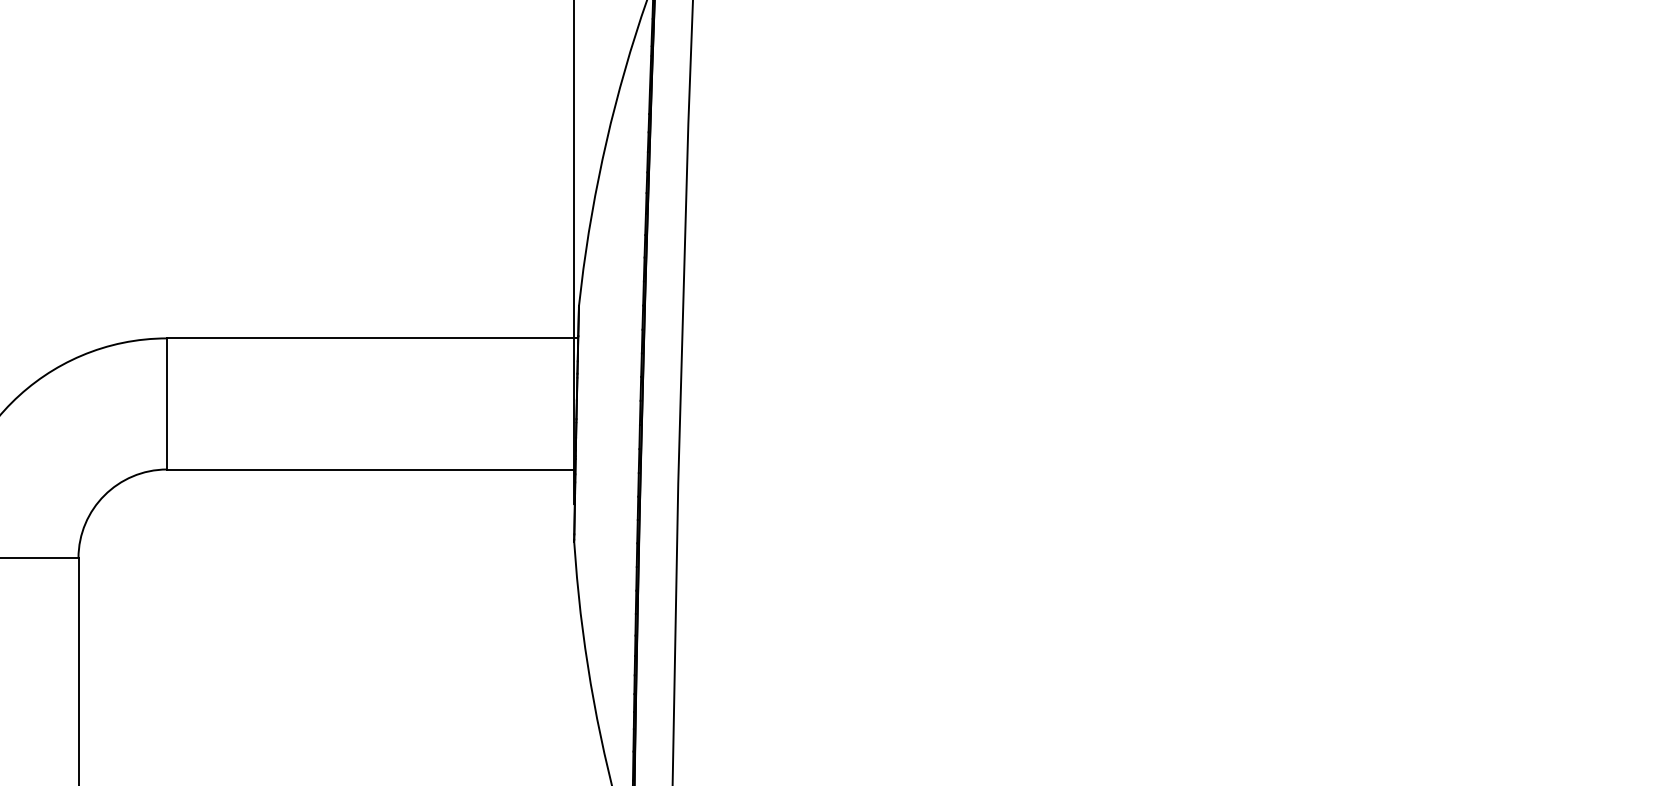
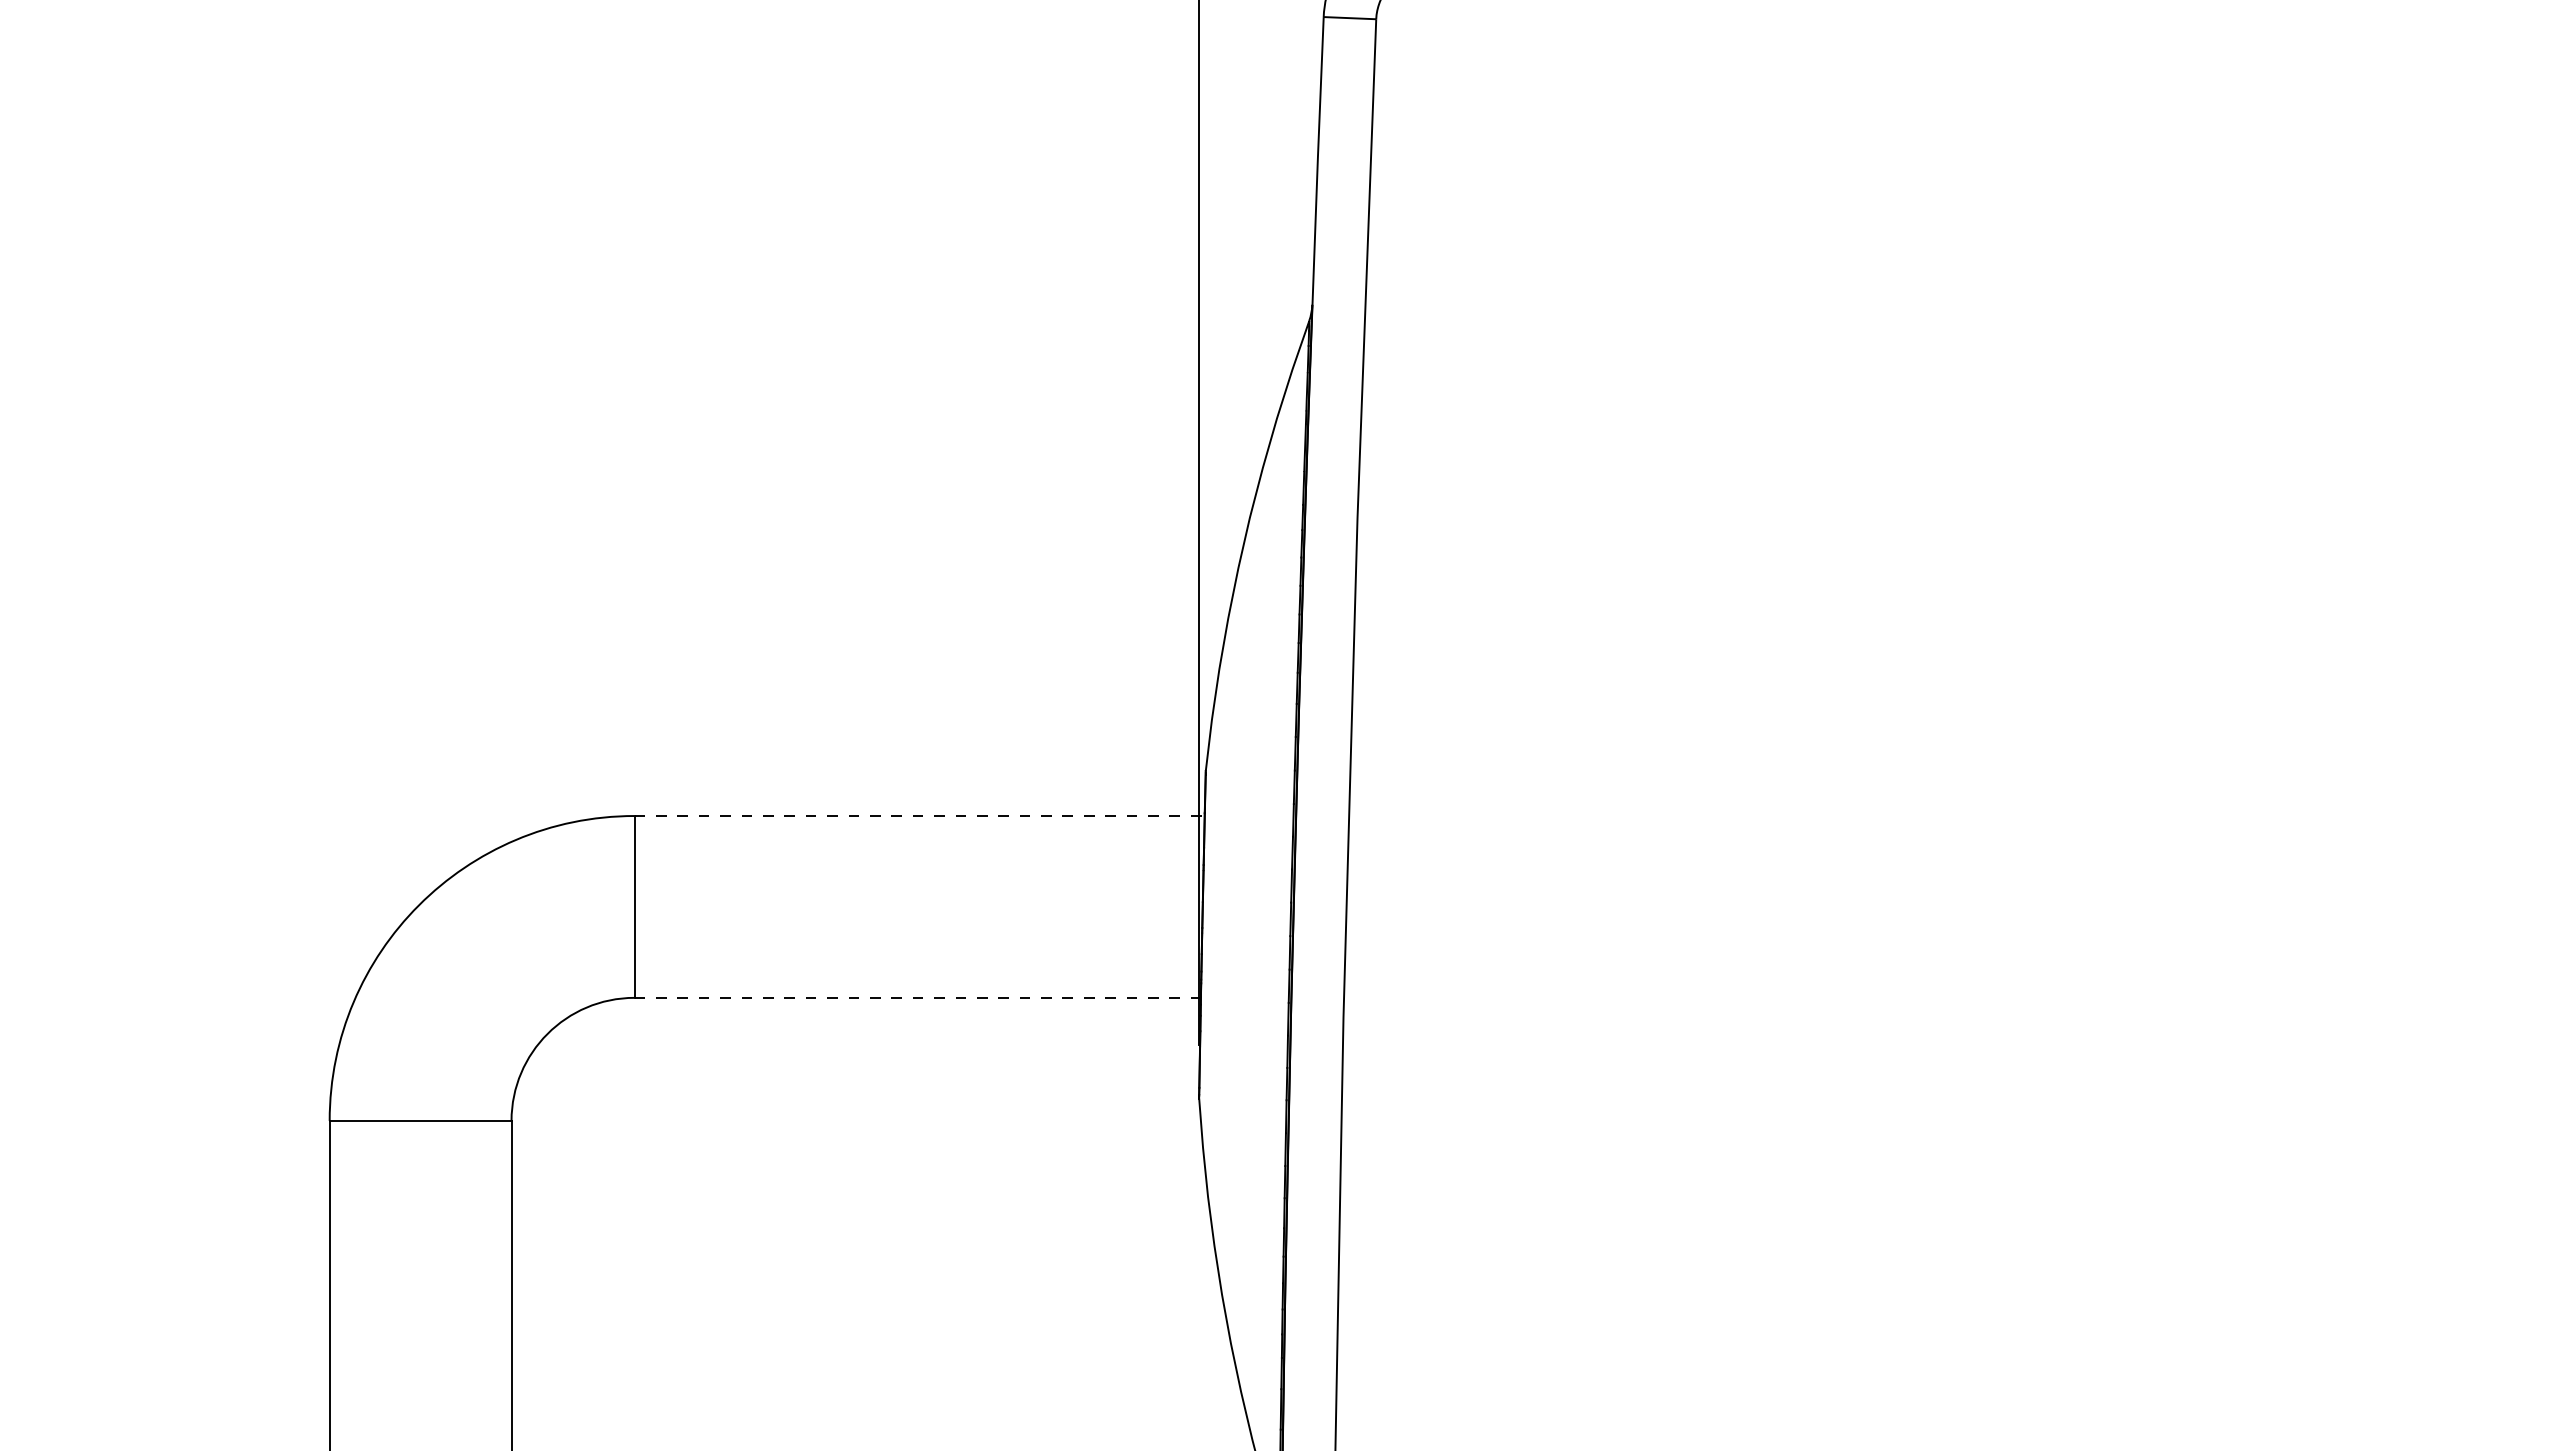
line: (373, 338) -> (920, 816), solid -> dashed
line: (371, 469) -> (918, 997), solid -> dashed

